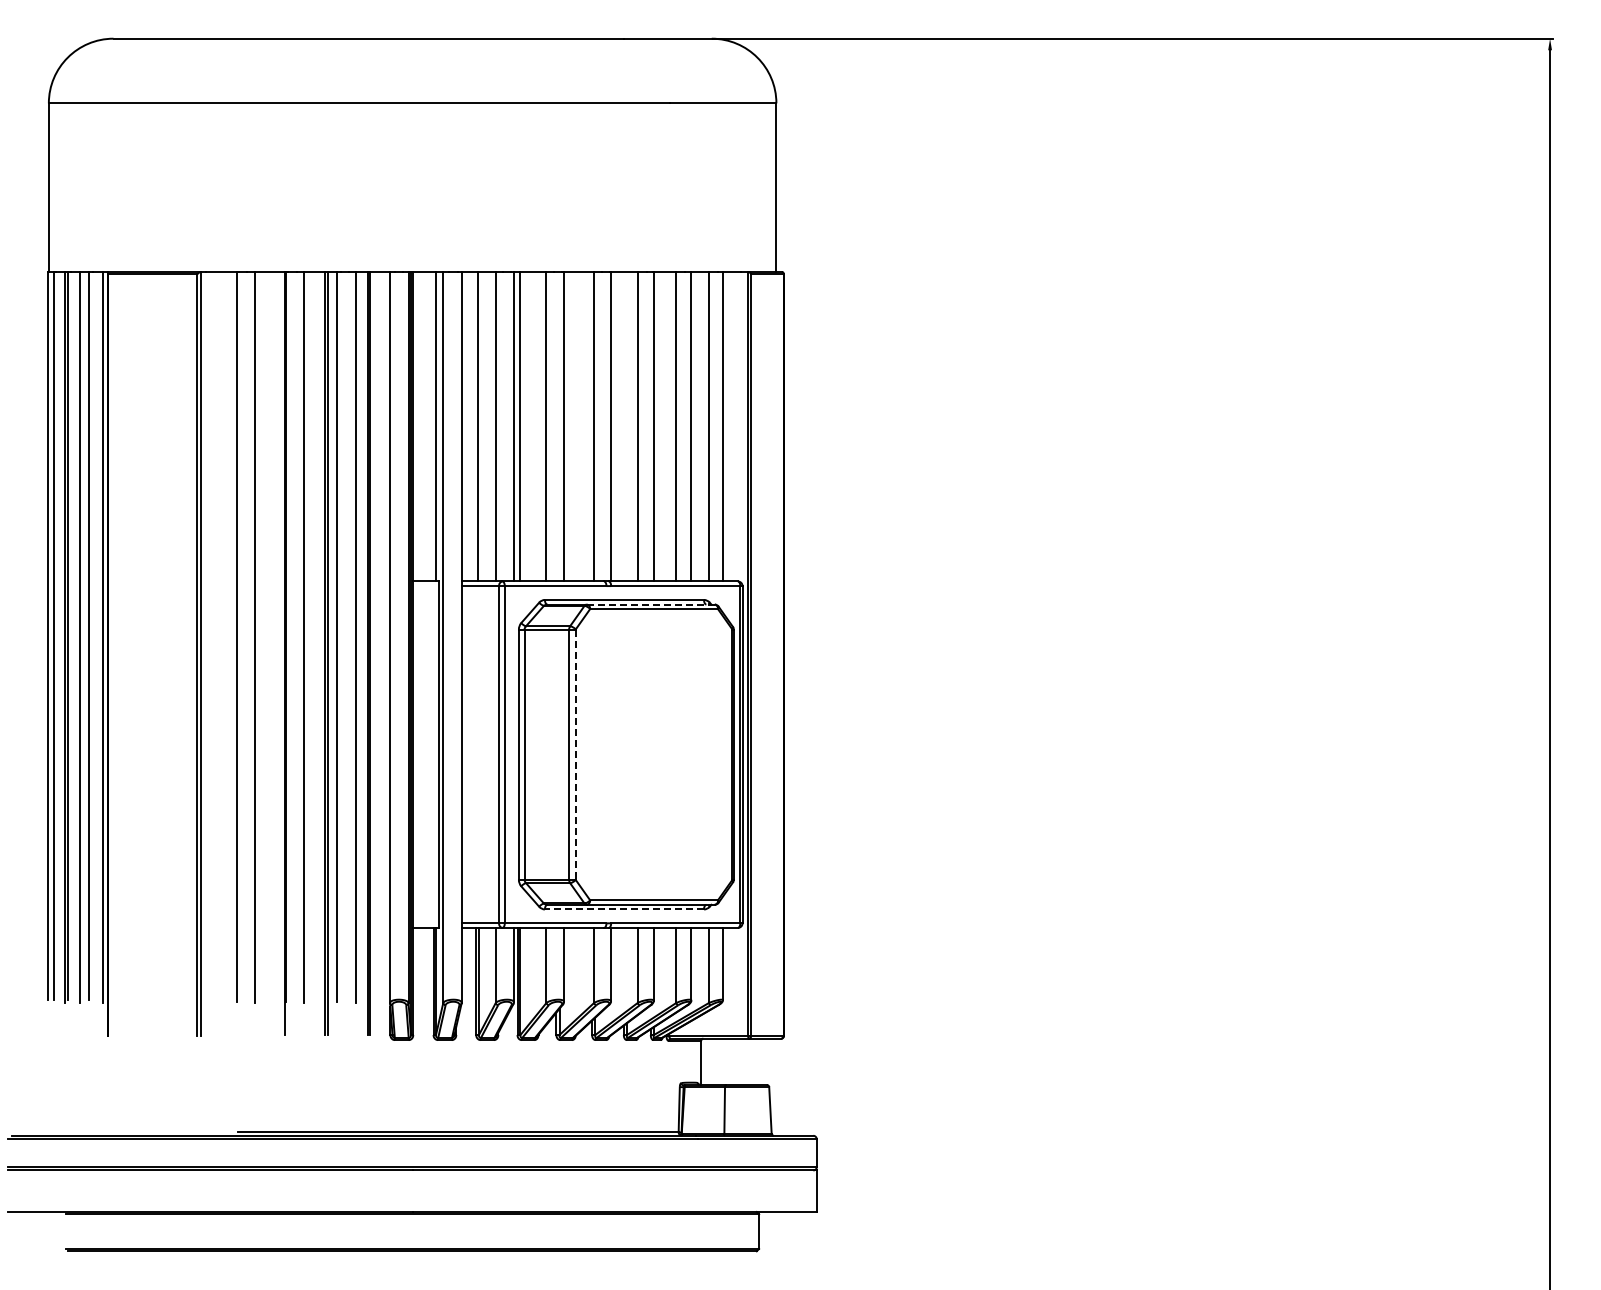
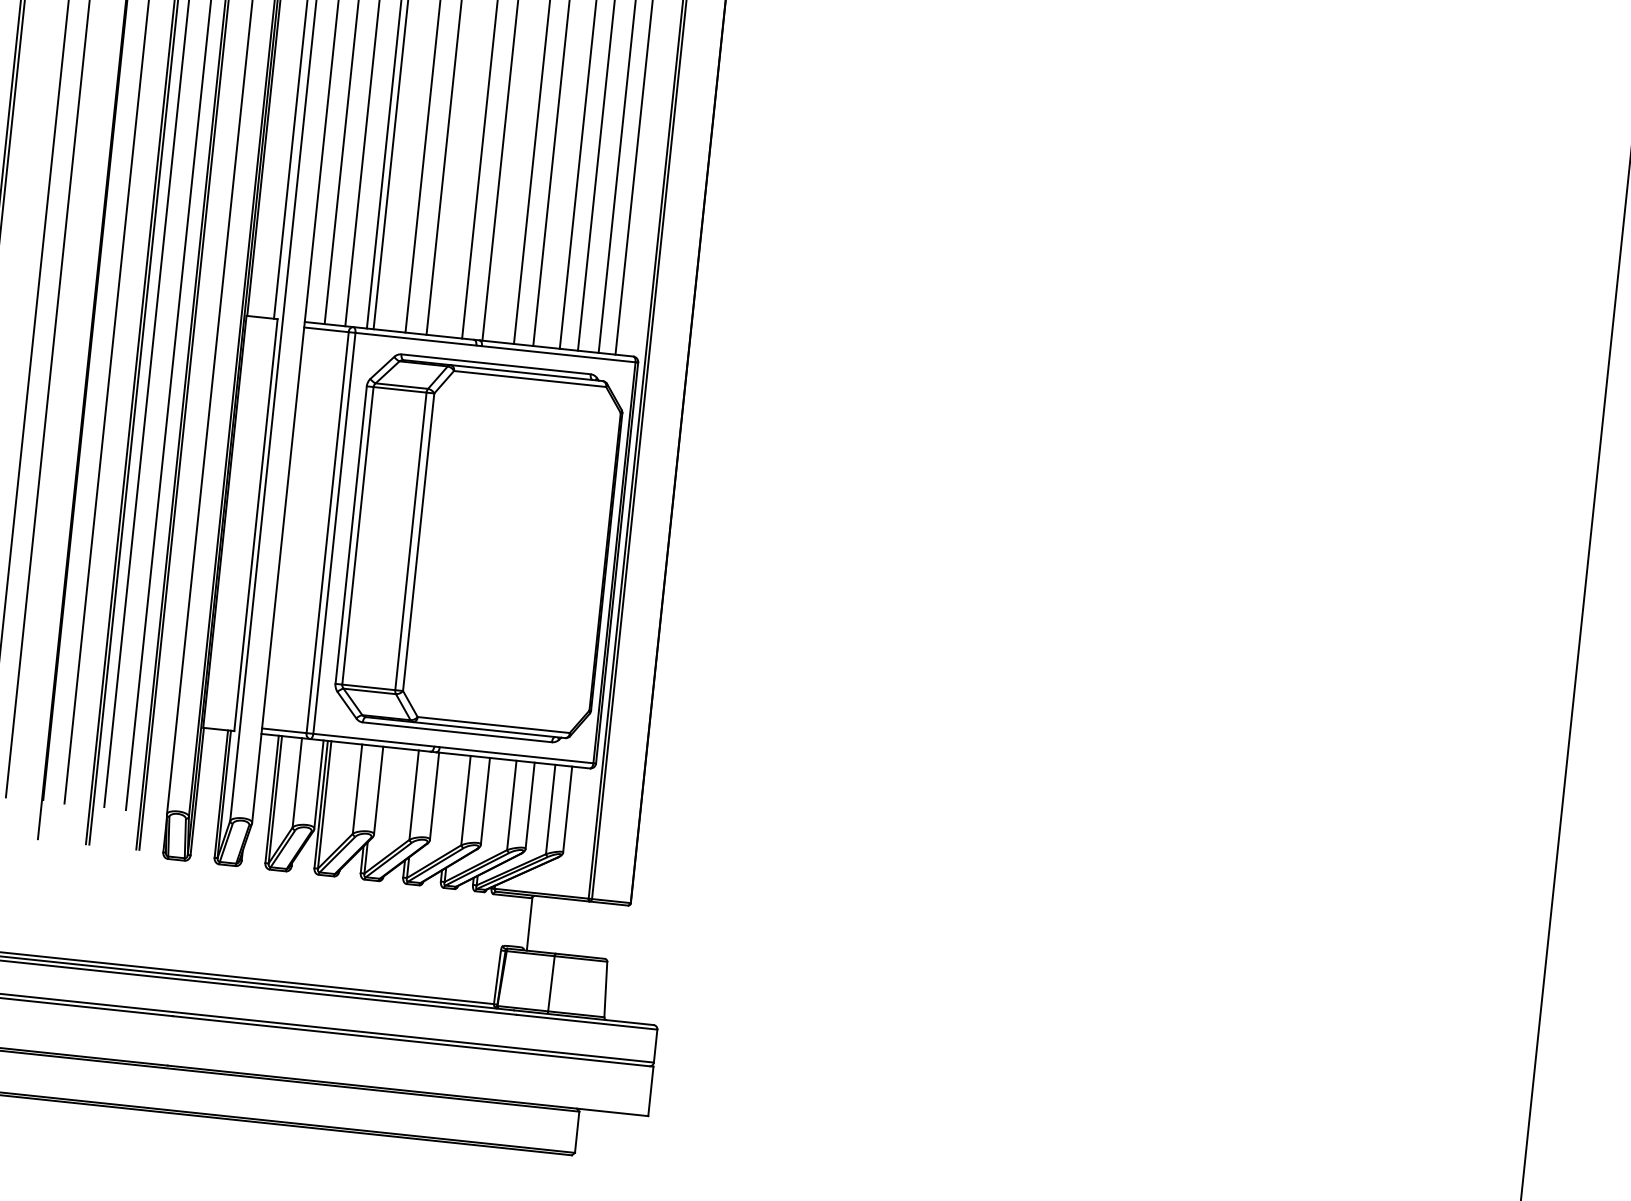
line: (650, 604) -> (526, 372), dashed -> solid
line: (575, 755) -> (418, 543), dashed -> solid
line: (624, 909) -> (457, 732), dashed -> solid

